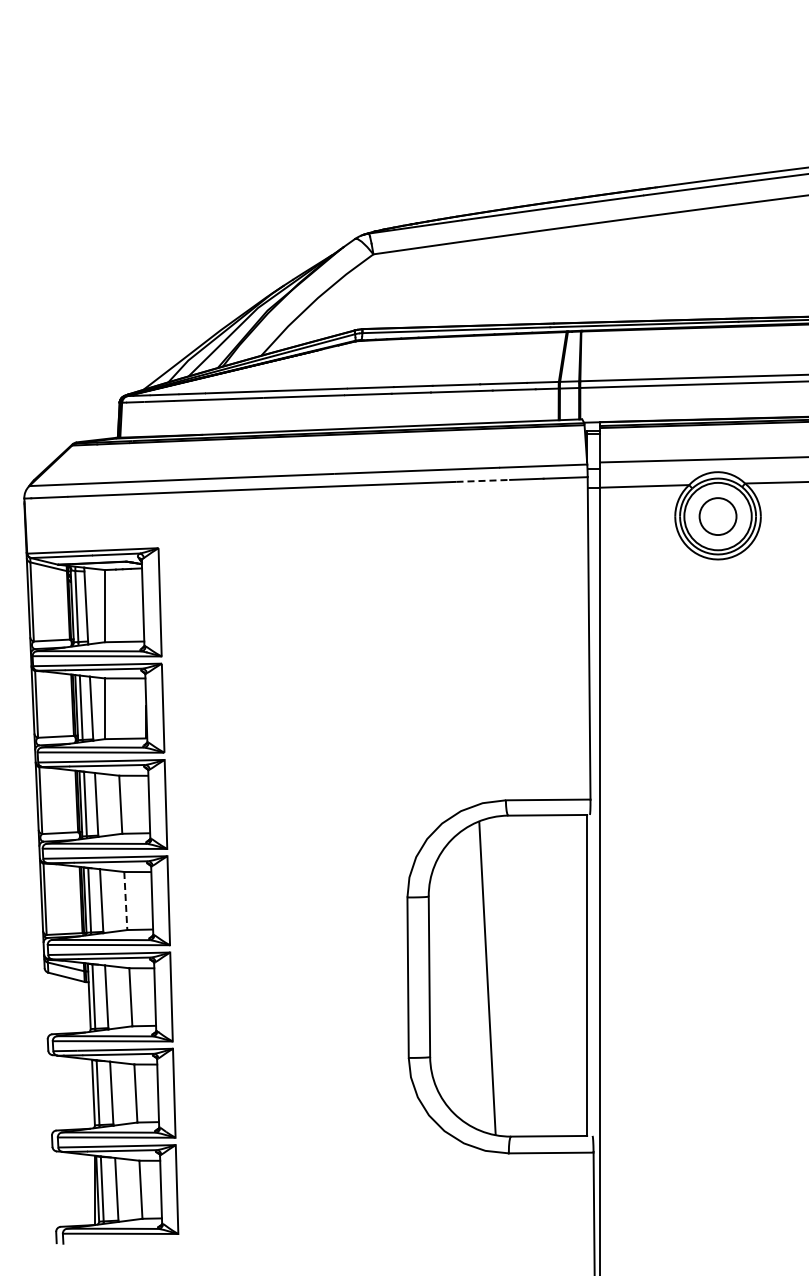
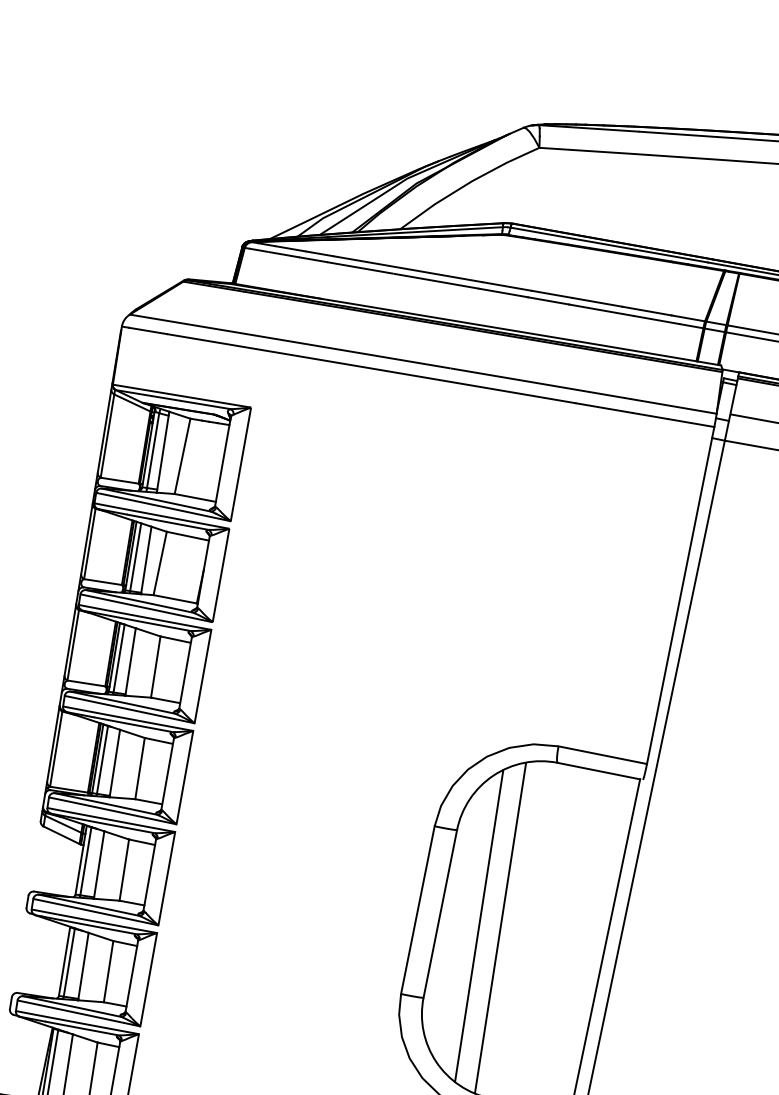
line: (483, 480) -> (604, 407), dashed -> solid
line: (125, 901) -> (139, 769), dashed -> solid
line: (467, 980) -> (479, 925), added

